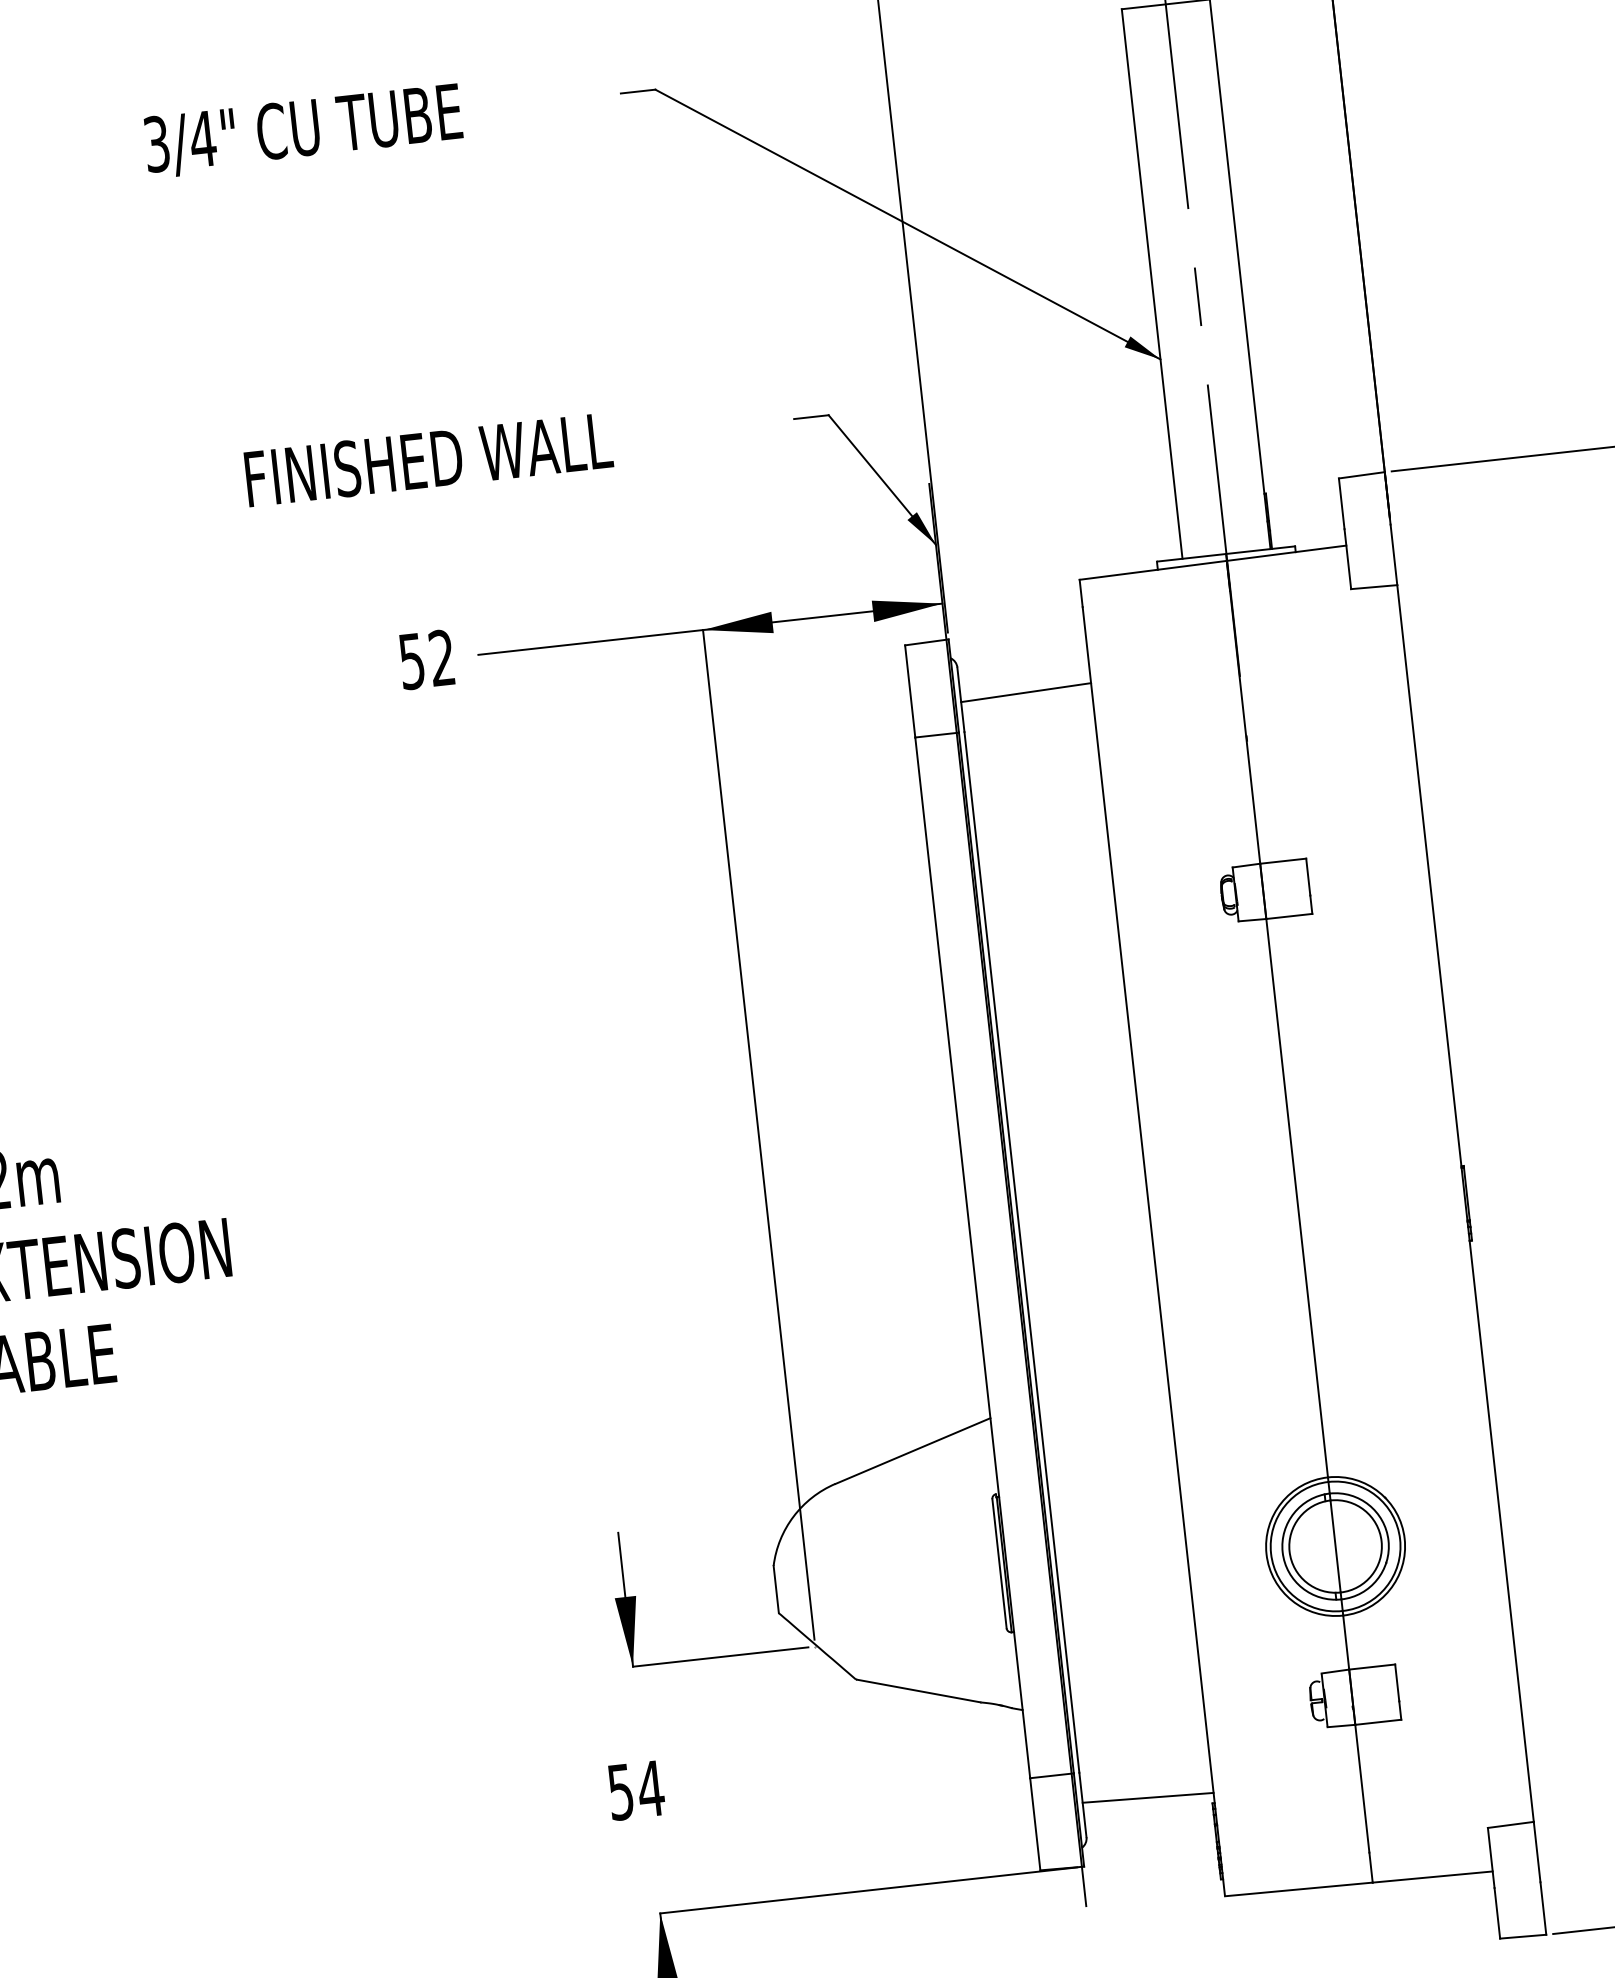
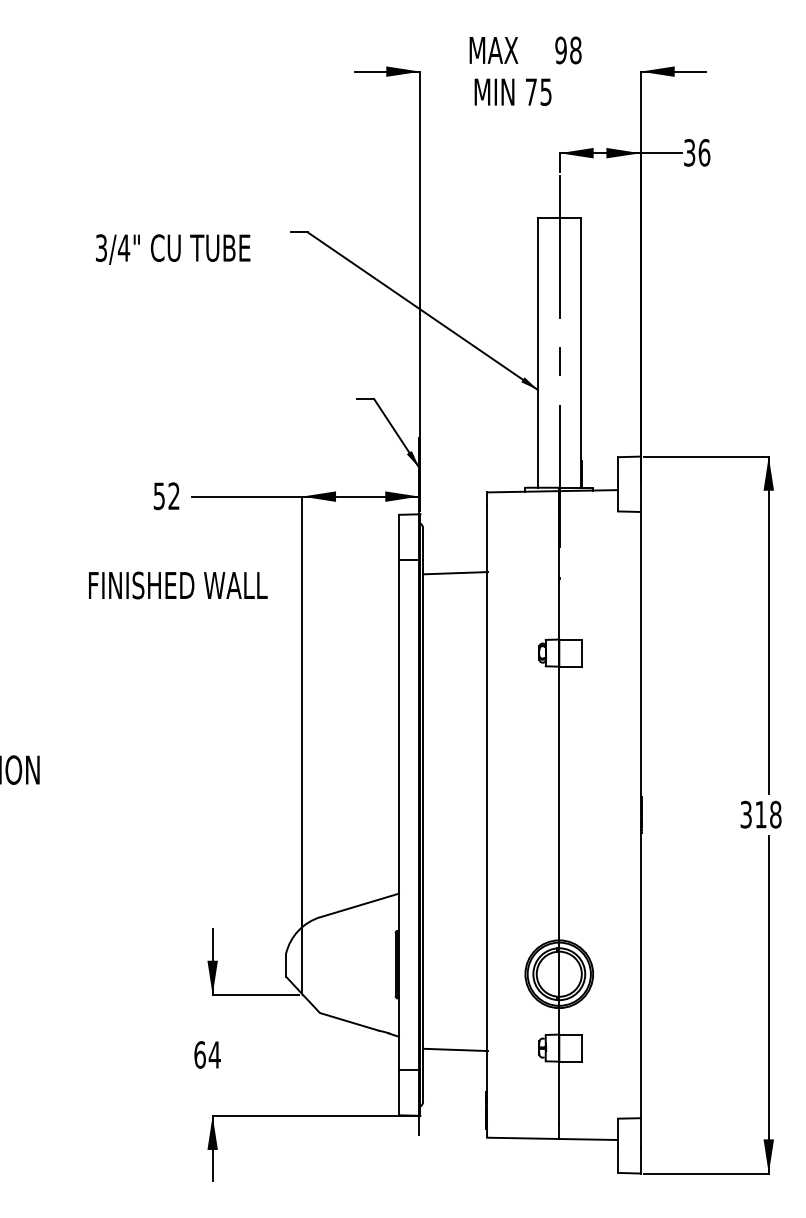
text: (304, 130) -> (173, 249), moved
text: (429, 459) -> (178, 585), moved
line: (1027, 693) -> (456, 573), moved
text: (619, 1791) -> (199, 1054), 54 -> 64
line: (1148, 1796) -> (456, 1049), moved

